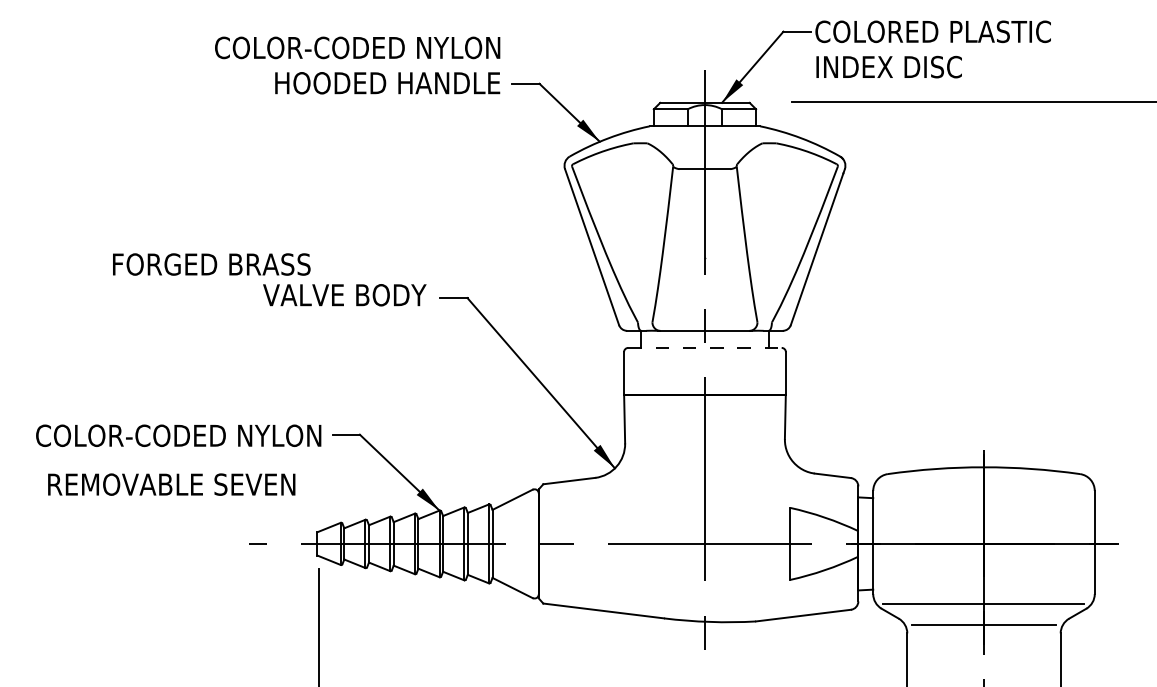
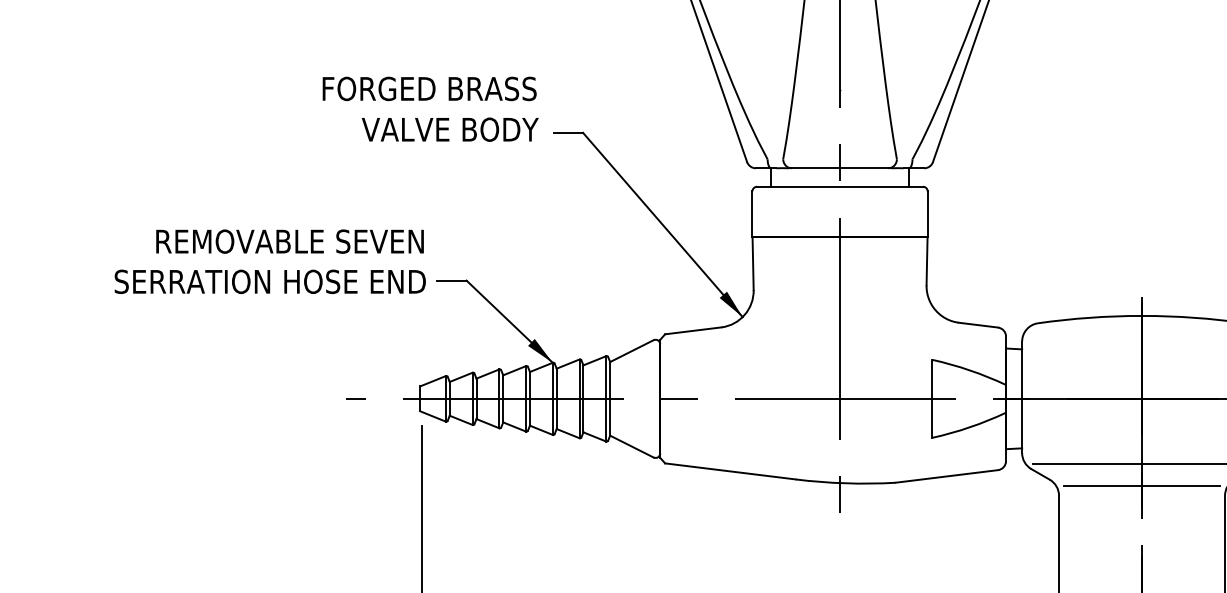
text: (211, 264) -> (429, 88), moved
line: (704, 347) -> (839, 186), dashed -> solid
text: (178, 435) -> (270, 281), COLOR-CODED NYLON -> SERRATION HOSE END
text: (171, 484) -> (289, 241), moved

